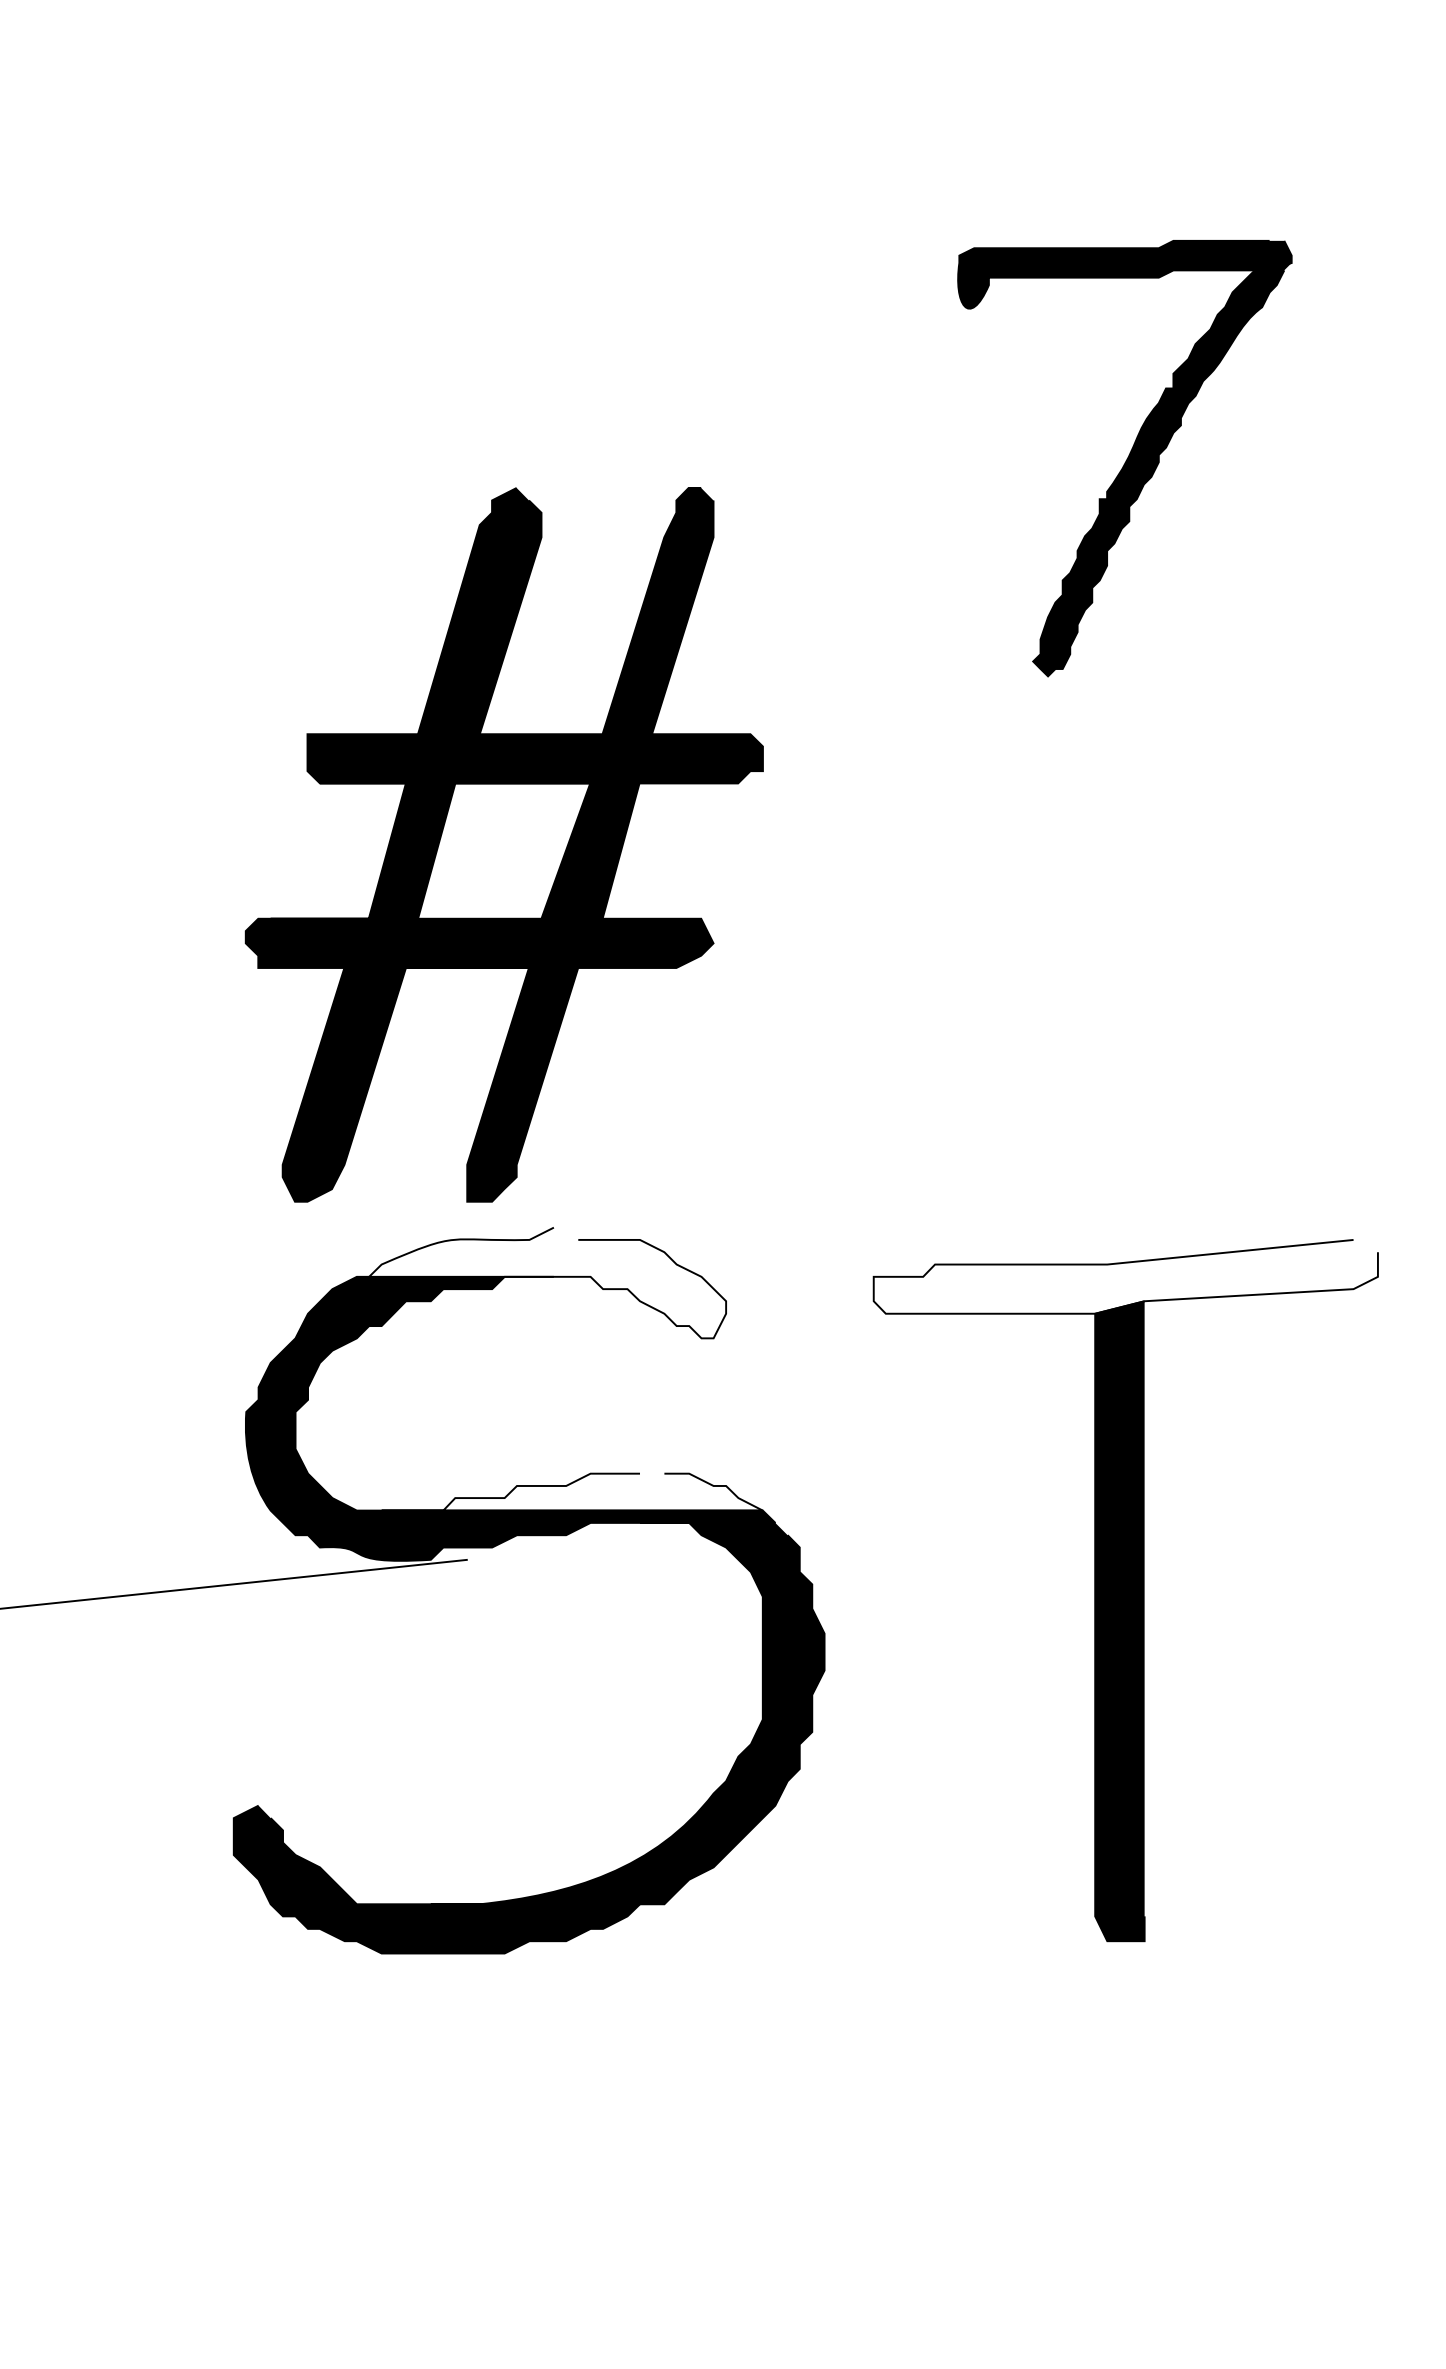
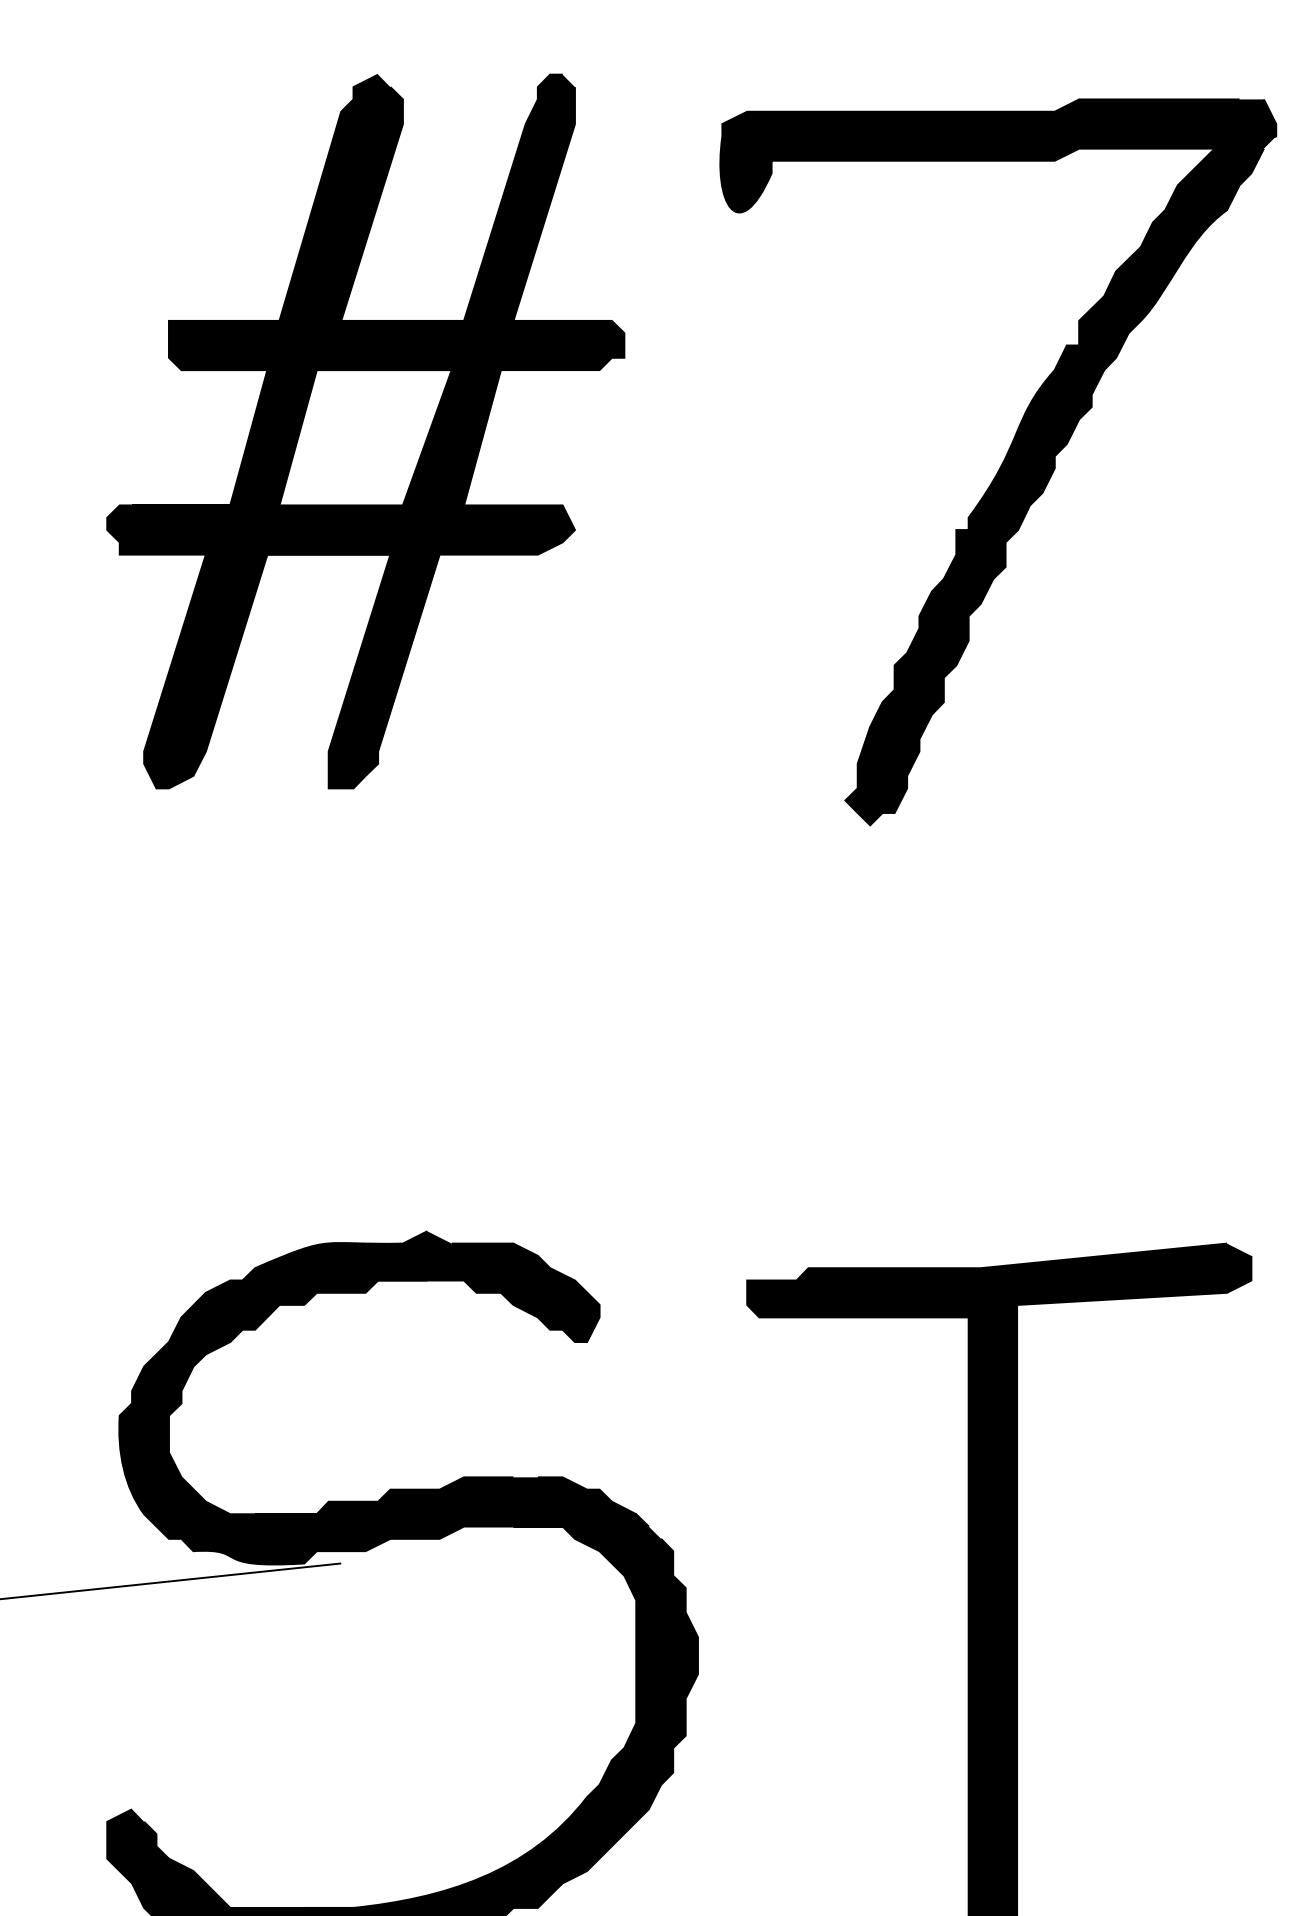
part: (1124, 458) -> (997, 462), size x1.67
part: (503, 844) -> (364, 431), moved
fill: (1125, 1276) -> (998, 1280), added
fill: (547, 1282) -> (420, 1286), added
fill: (571, 1491) -> (444, 1495), added

